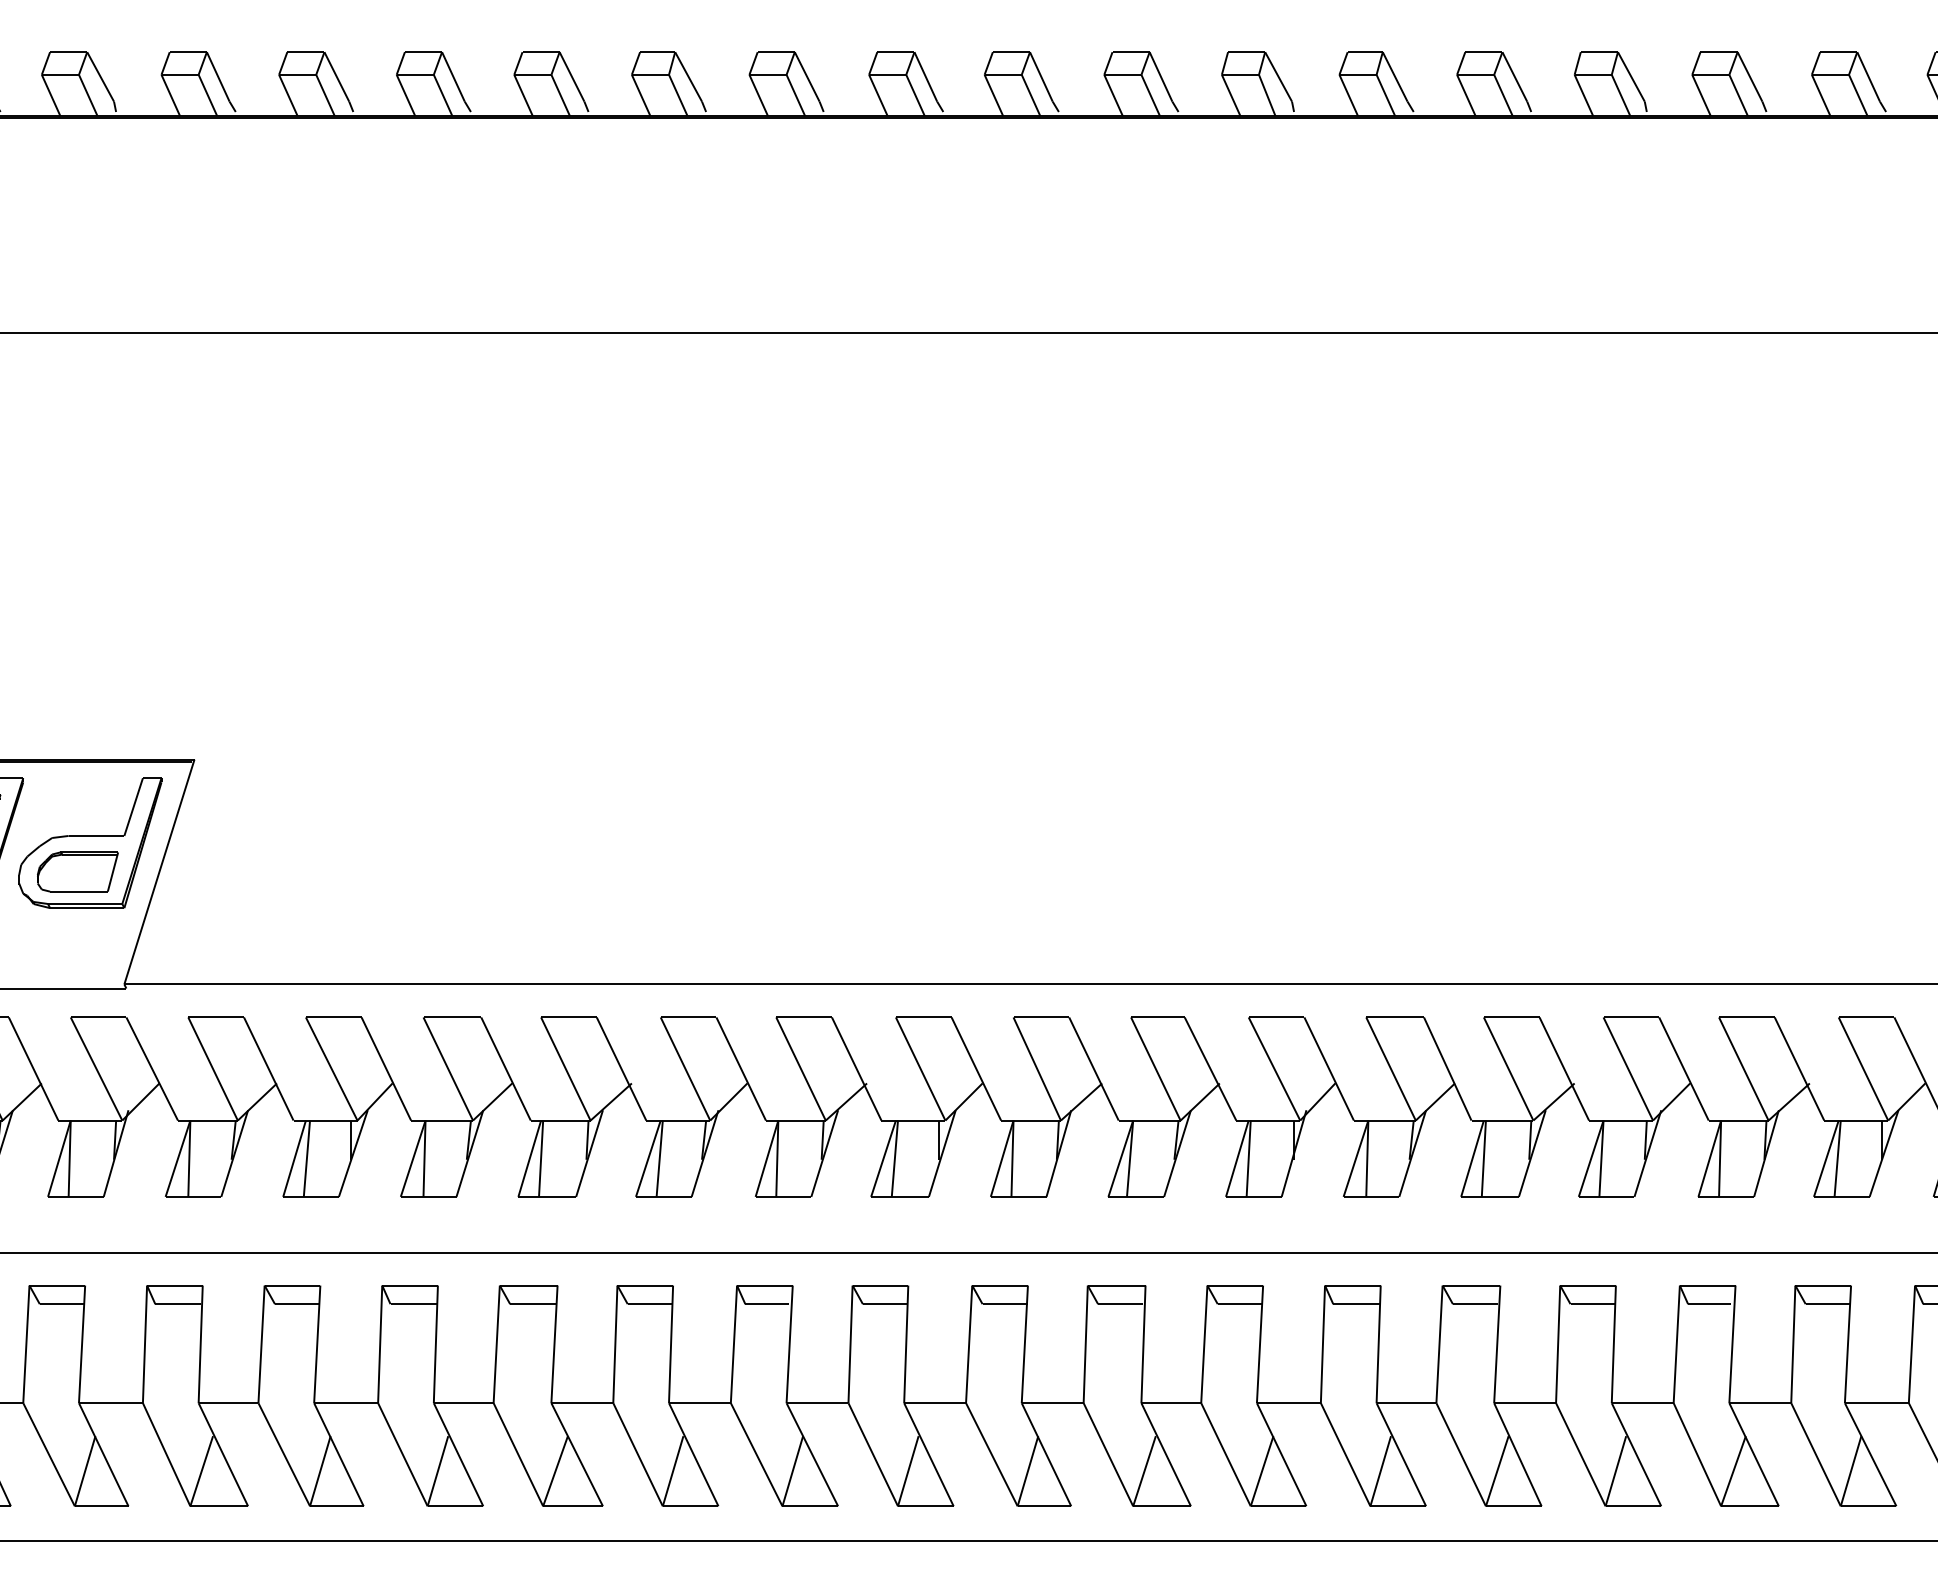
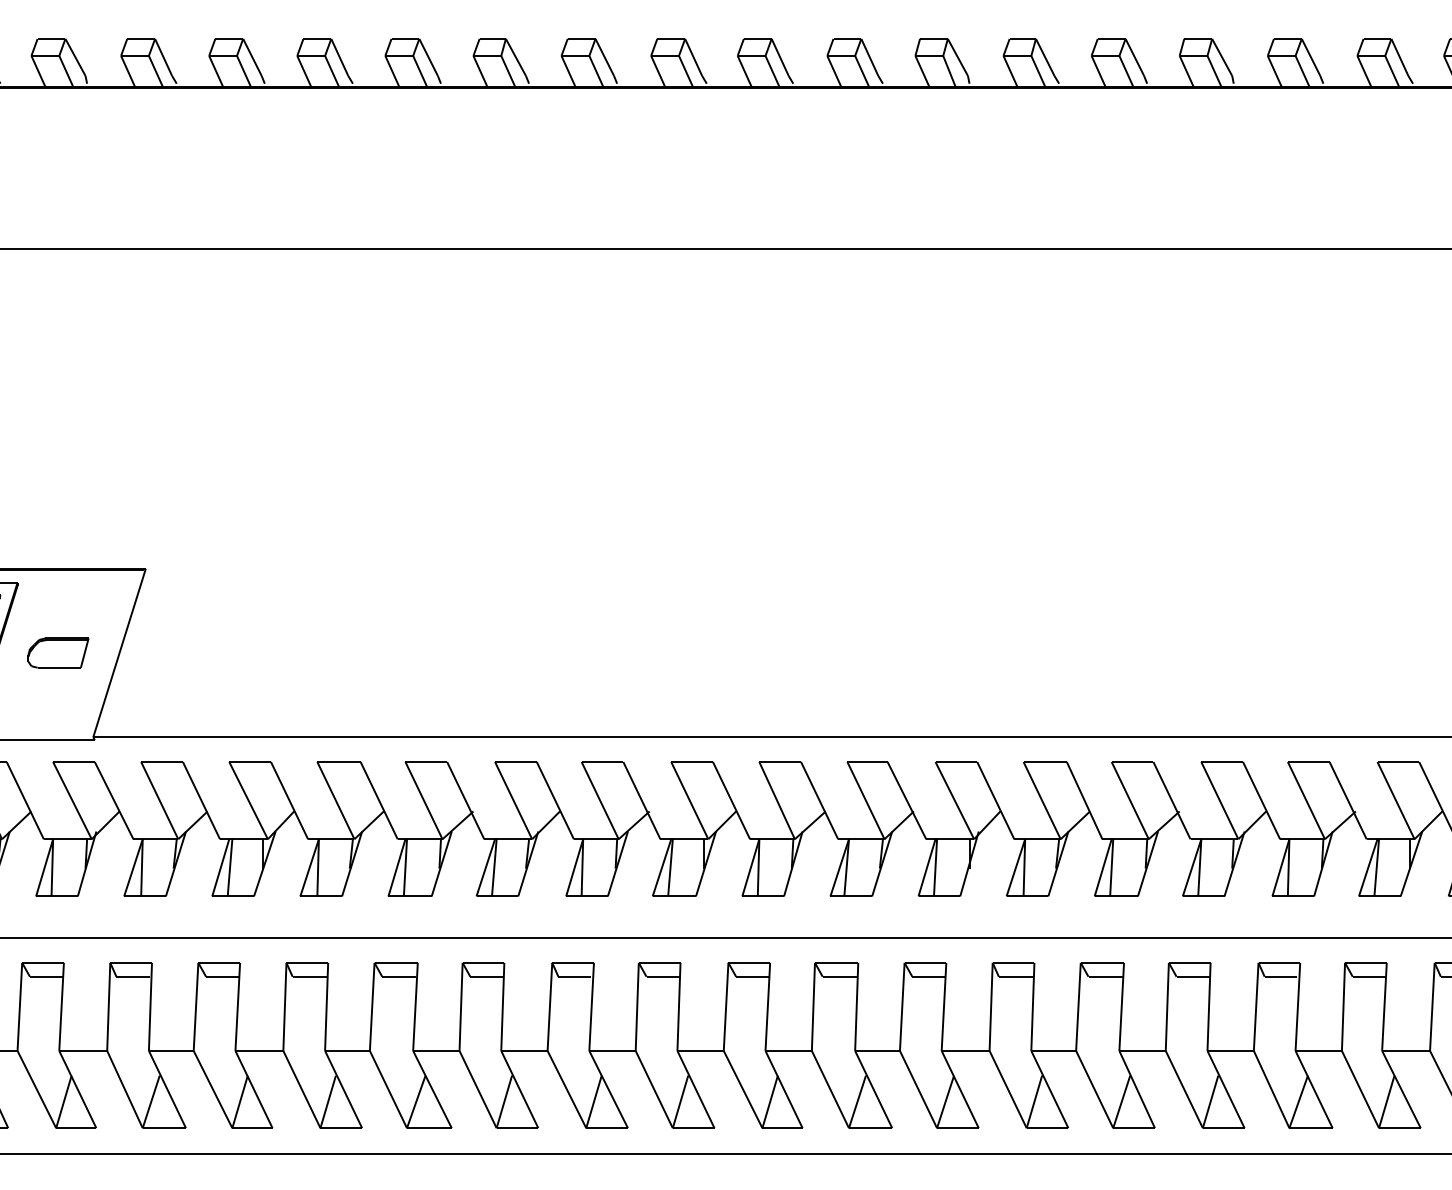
part: (90, 842) -> (67, 630), removed

